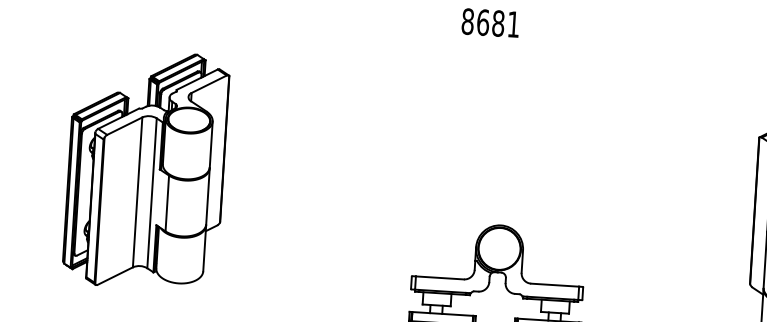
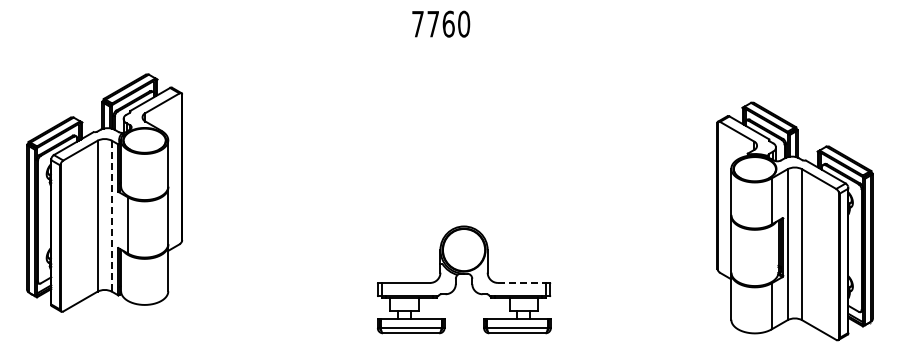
text: (491, 22) -> (441, 23), 8681 -> 7760
line: (152, 193) -> (112, 216), solid -> dashed
line: (555, 284) -> (522, 282), solid -> dashed

